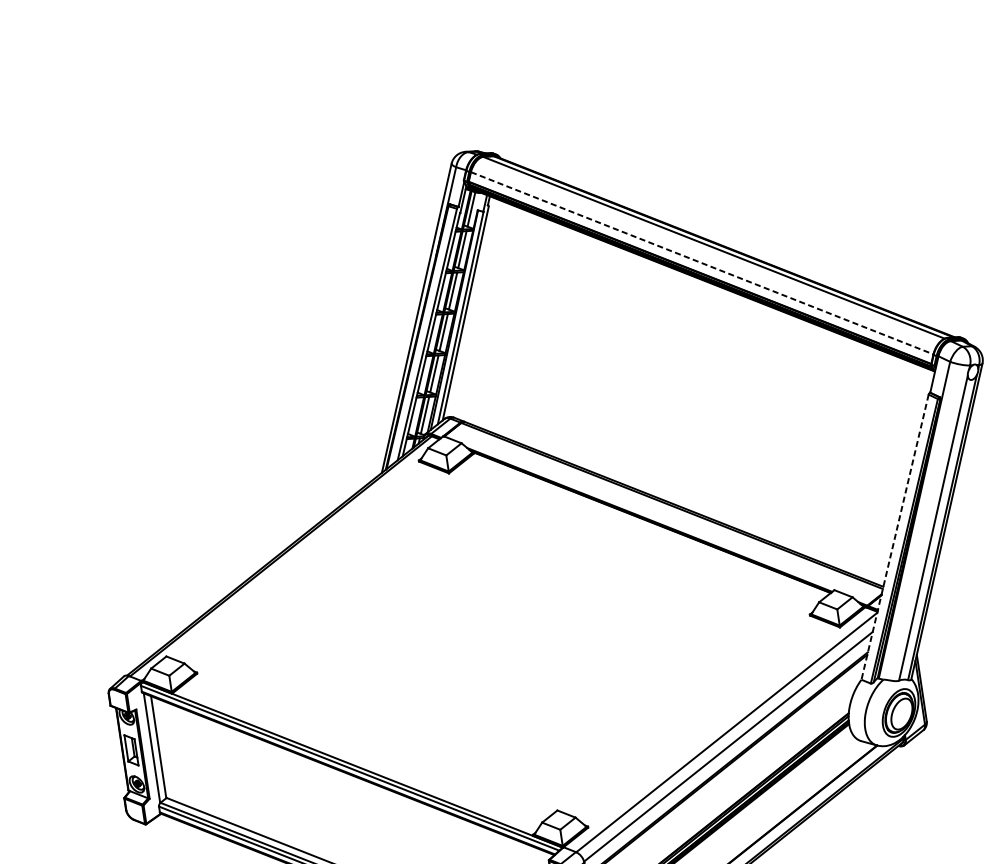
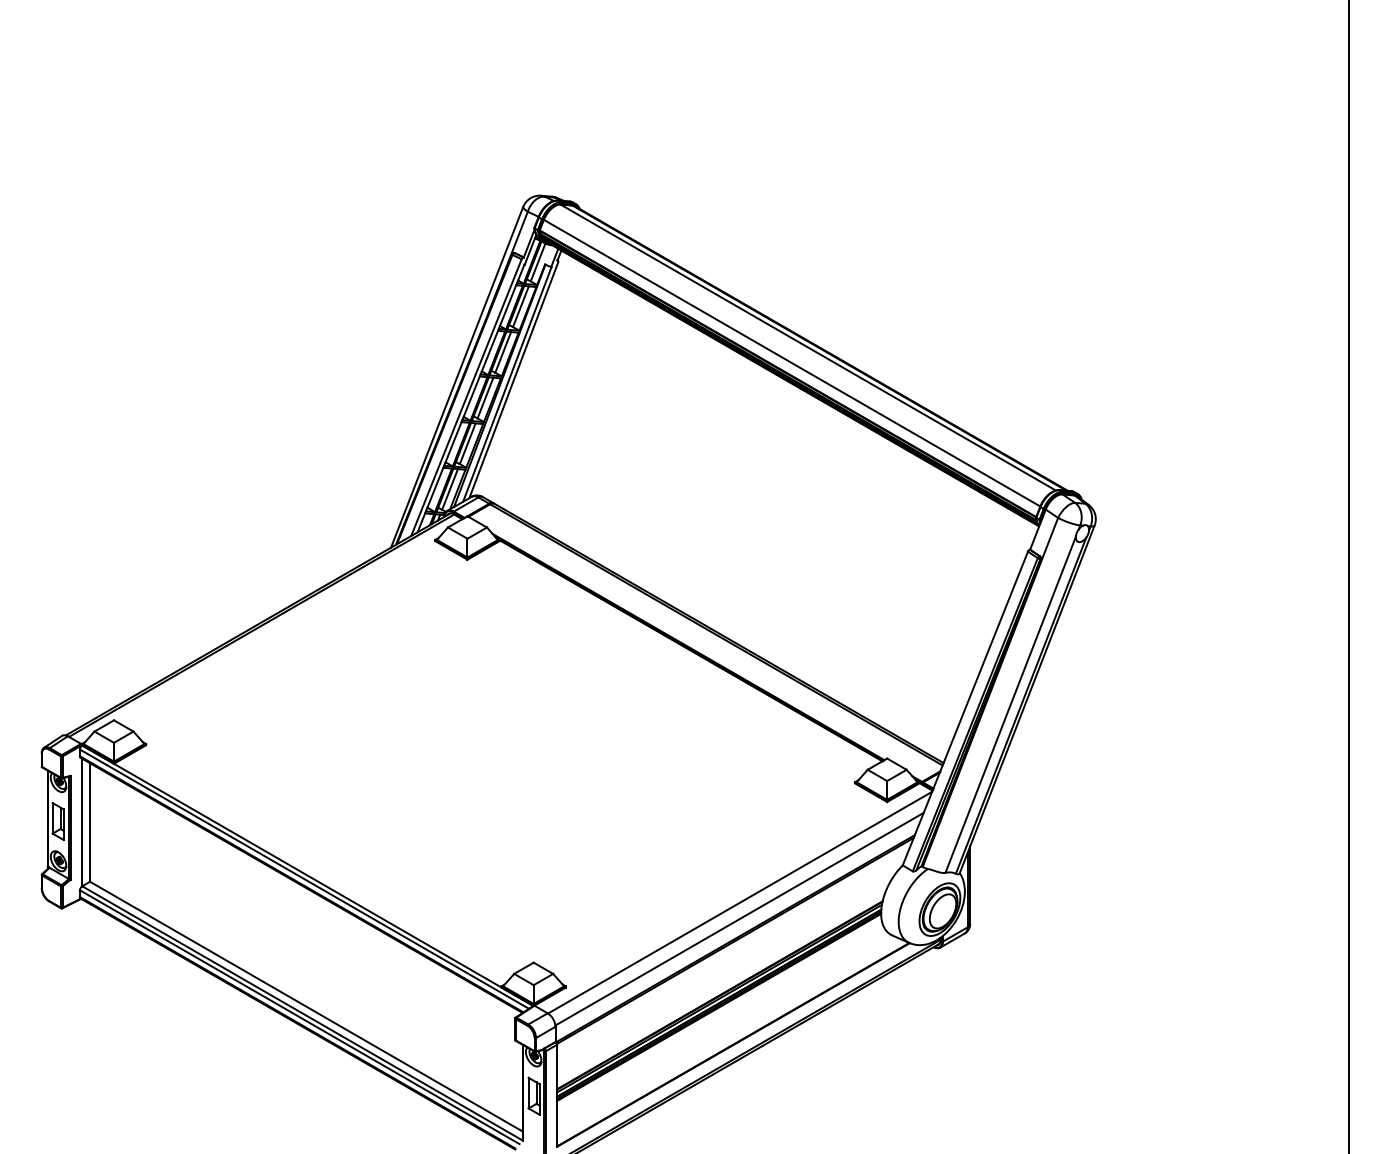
line: (702, 263) -> (792, 363), dashed -> solid
line: (895, 537) -> (965, 708), dashed -> solid

